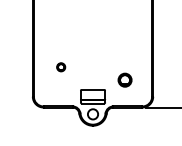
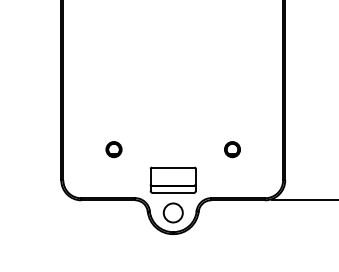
part: (61, 67) -> (114, 149), moved
part: (124, 80) -> (231, 149), size x0.62

